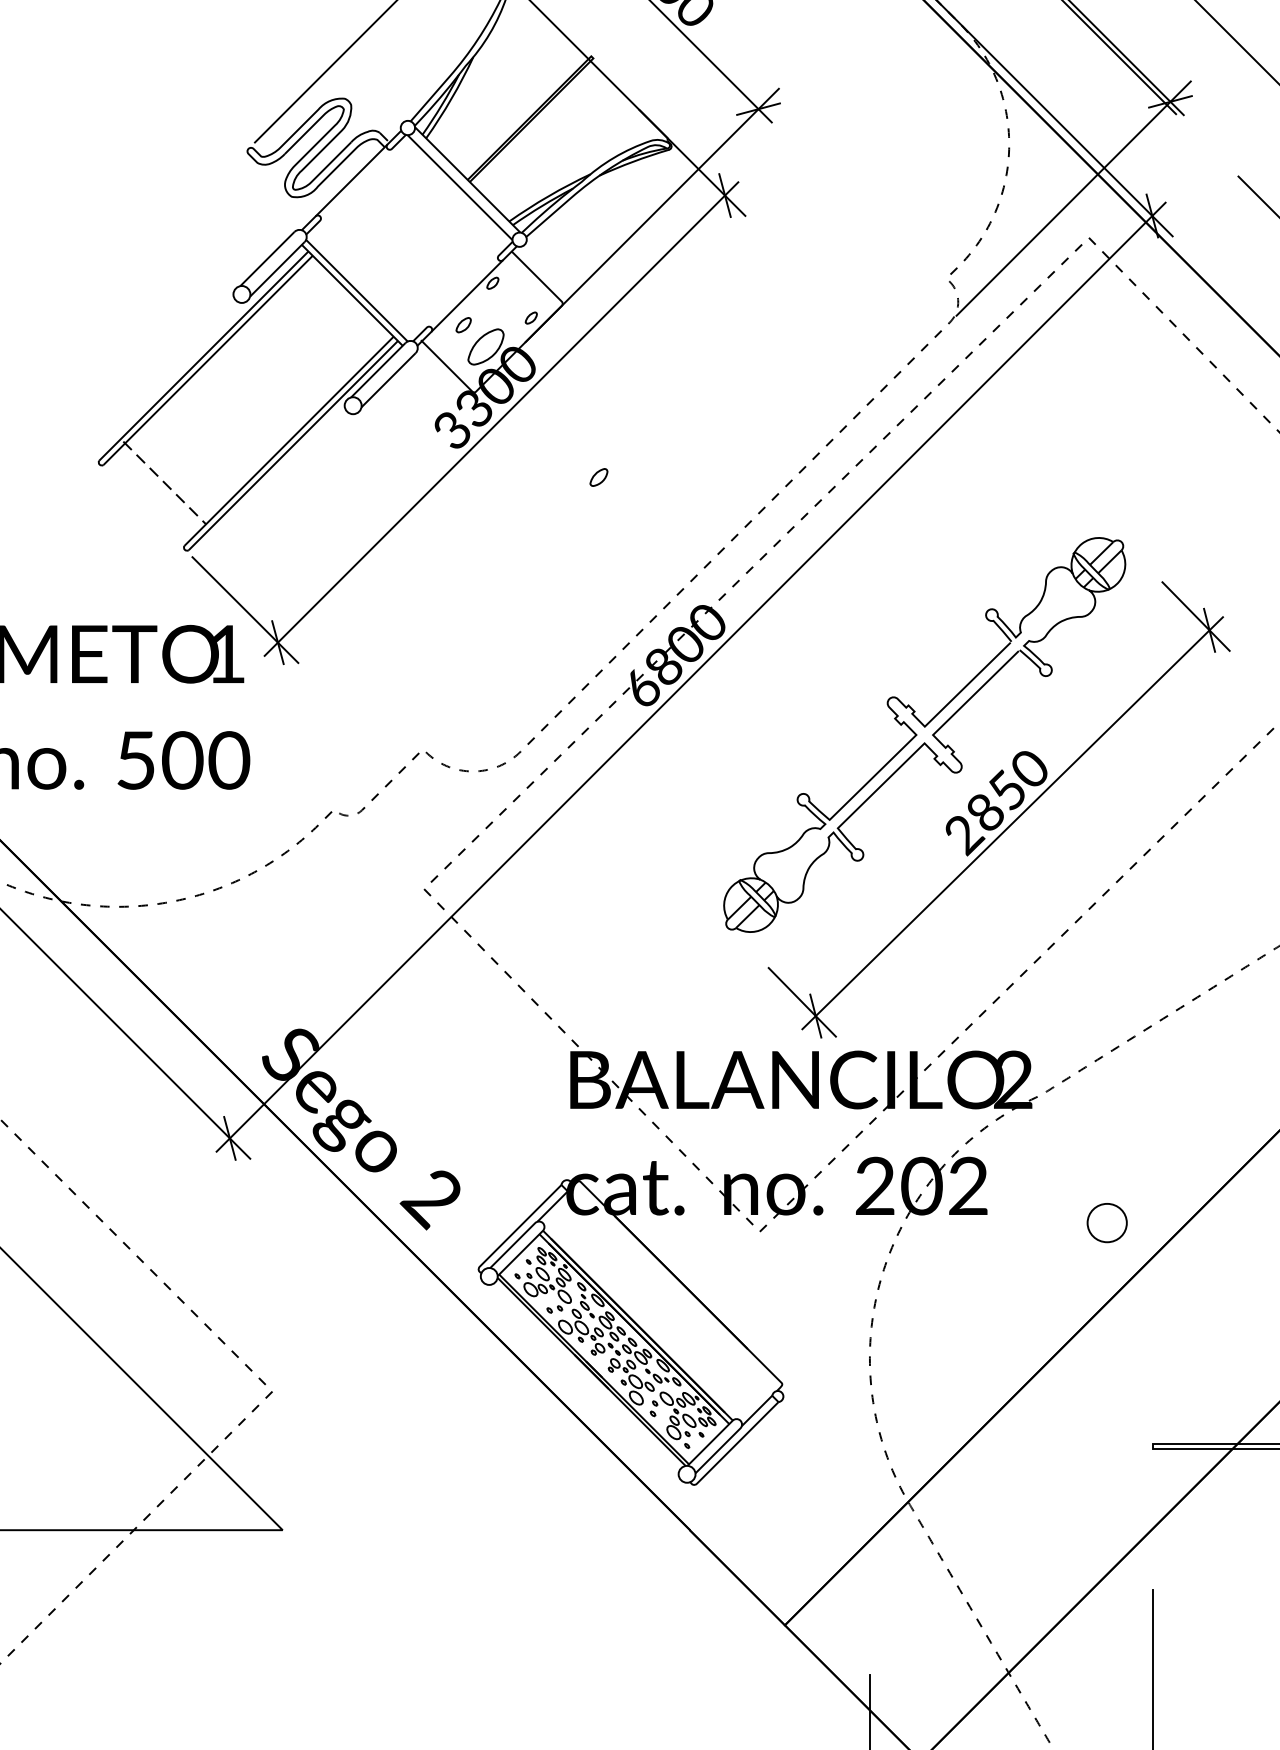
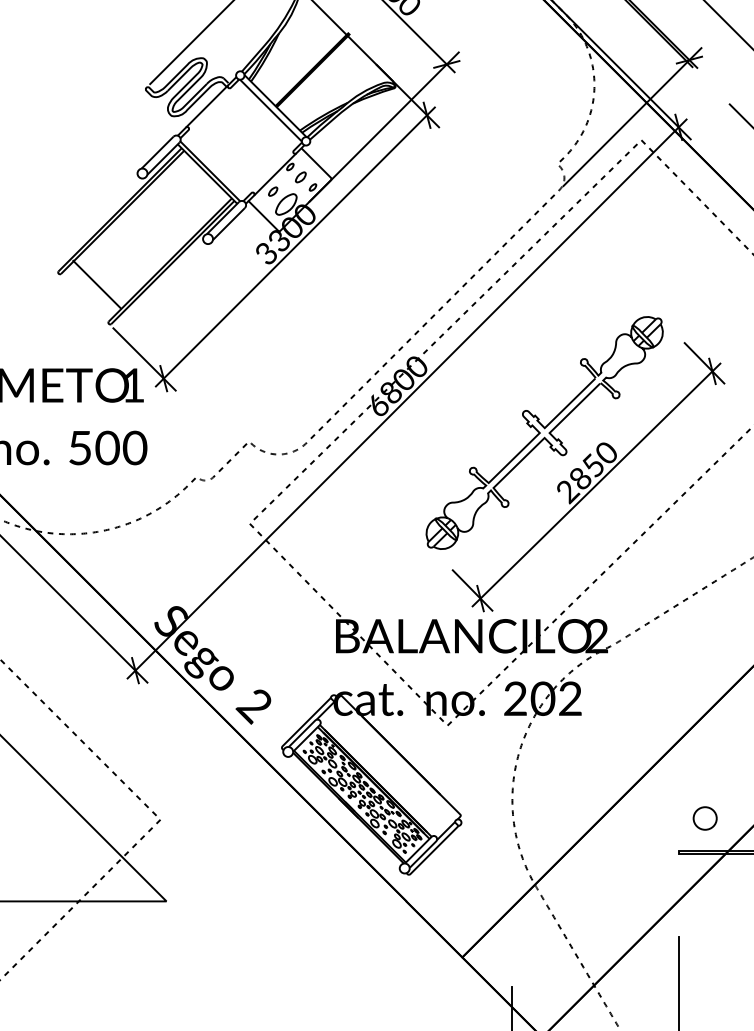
part: (598, 477) -> (300, 177), moved
line: (165, 482) -> (97, 284), dashed -> solid
part: (1106, 1223) -> (704, 818), moved

